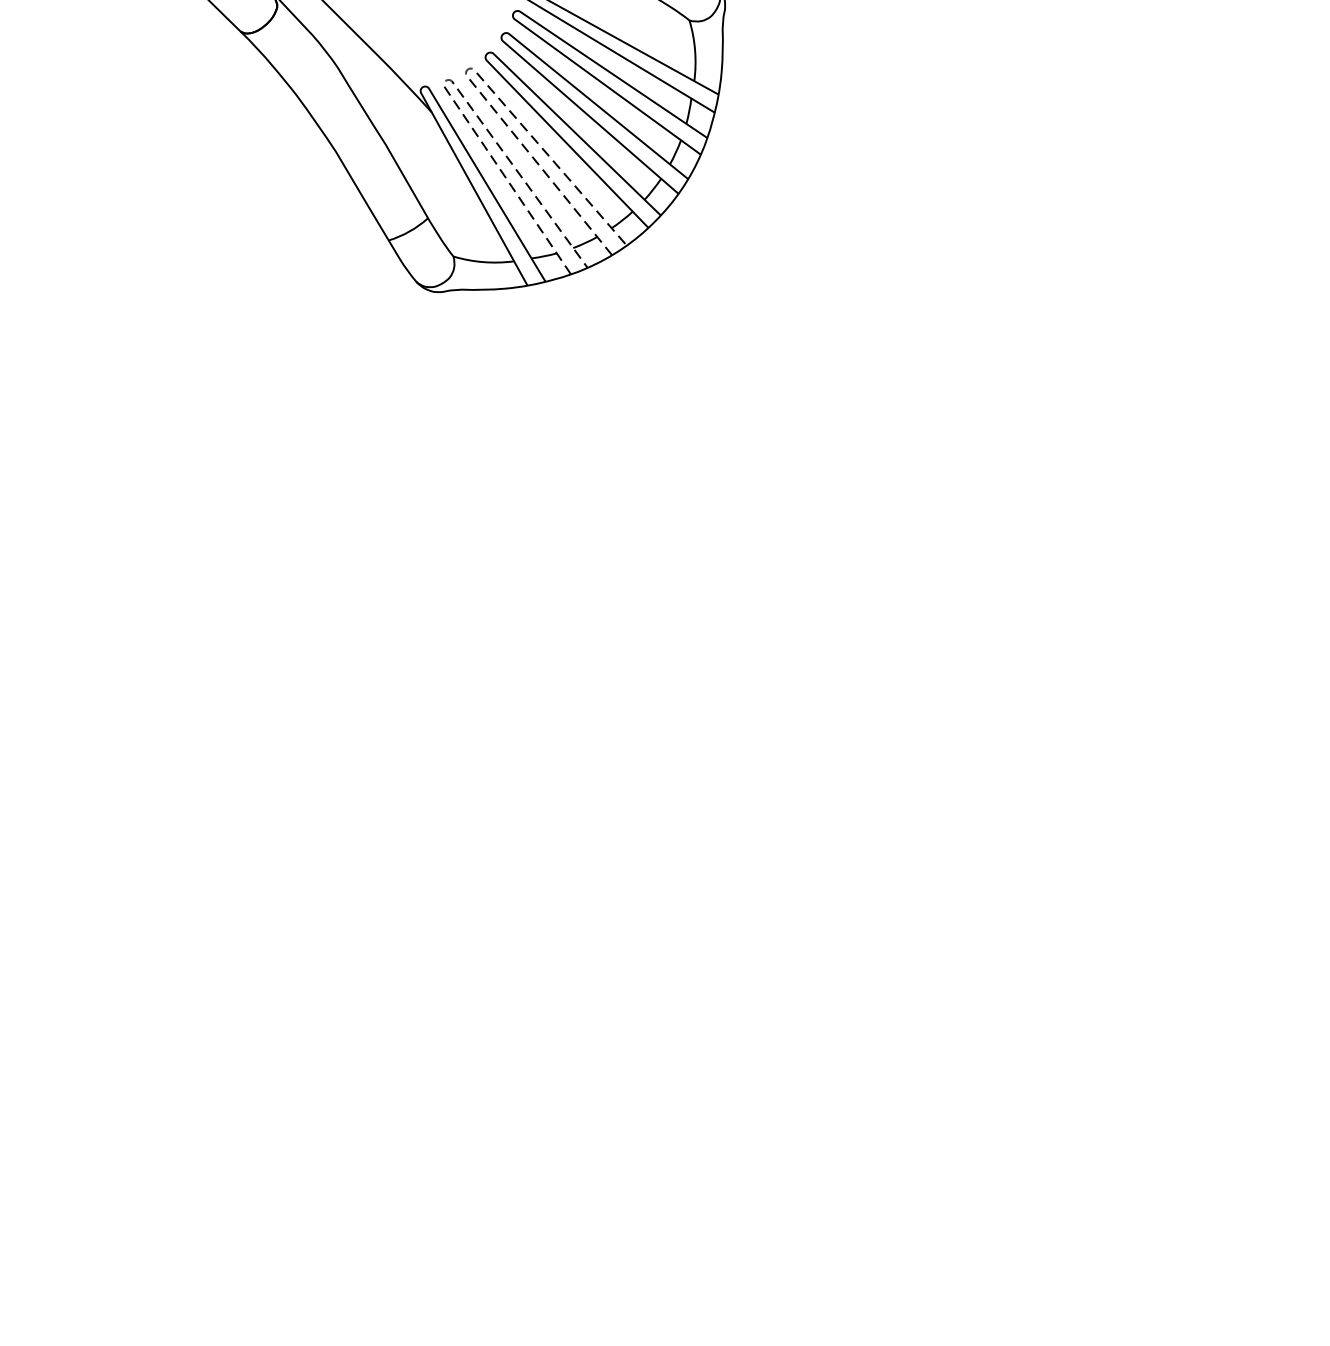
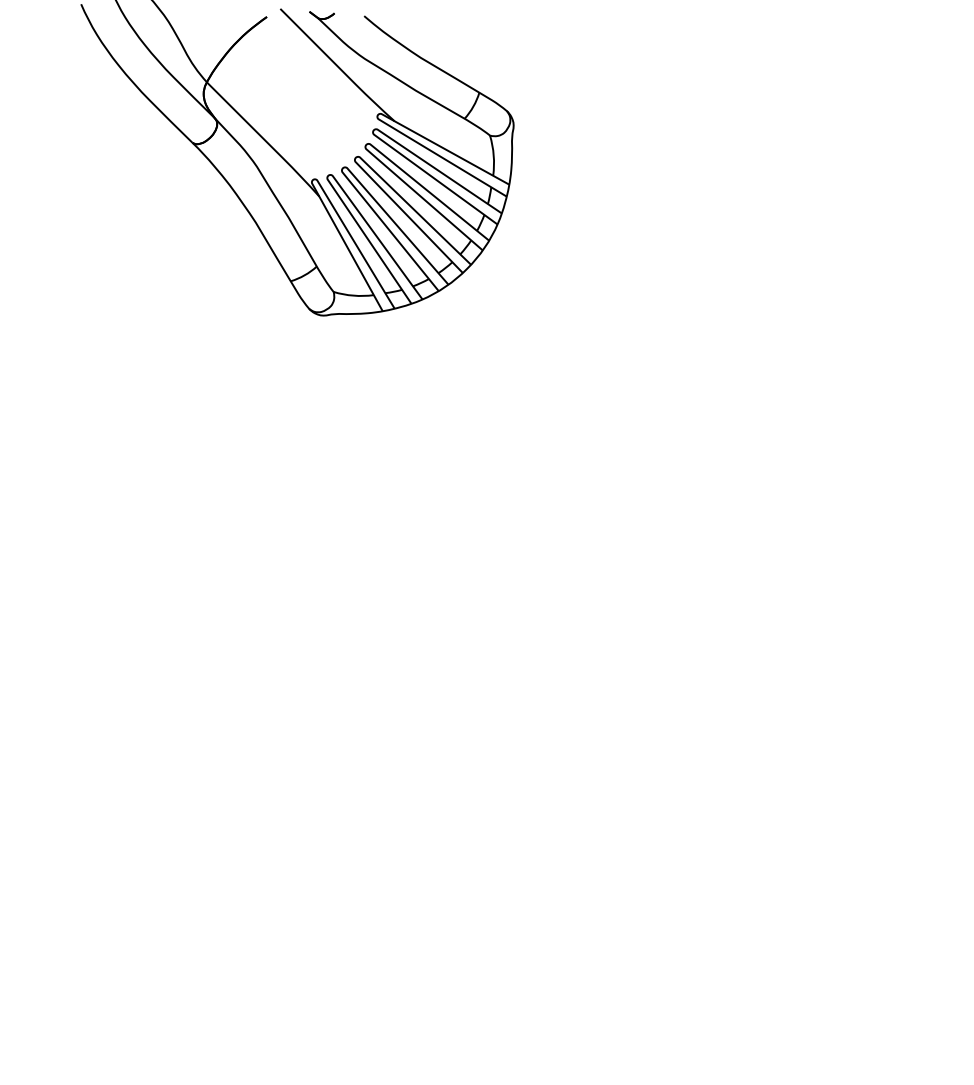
line: (468, 70) -> (343, 168), dashed -> solid
line: (447, 80) -> (329, 175), dashed -> solid

